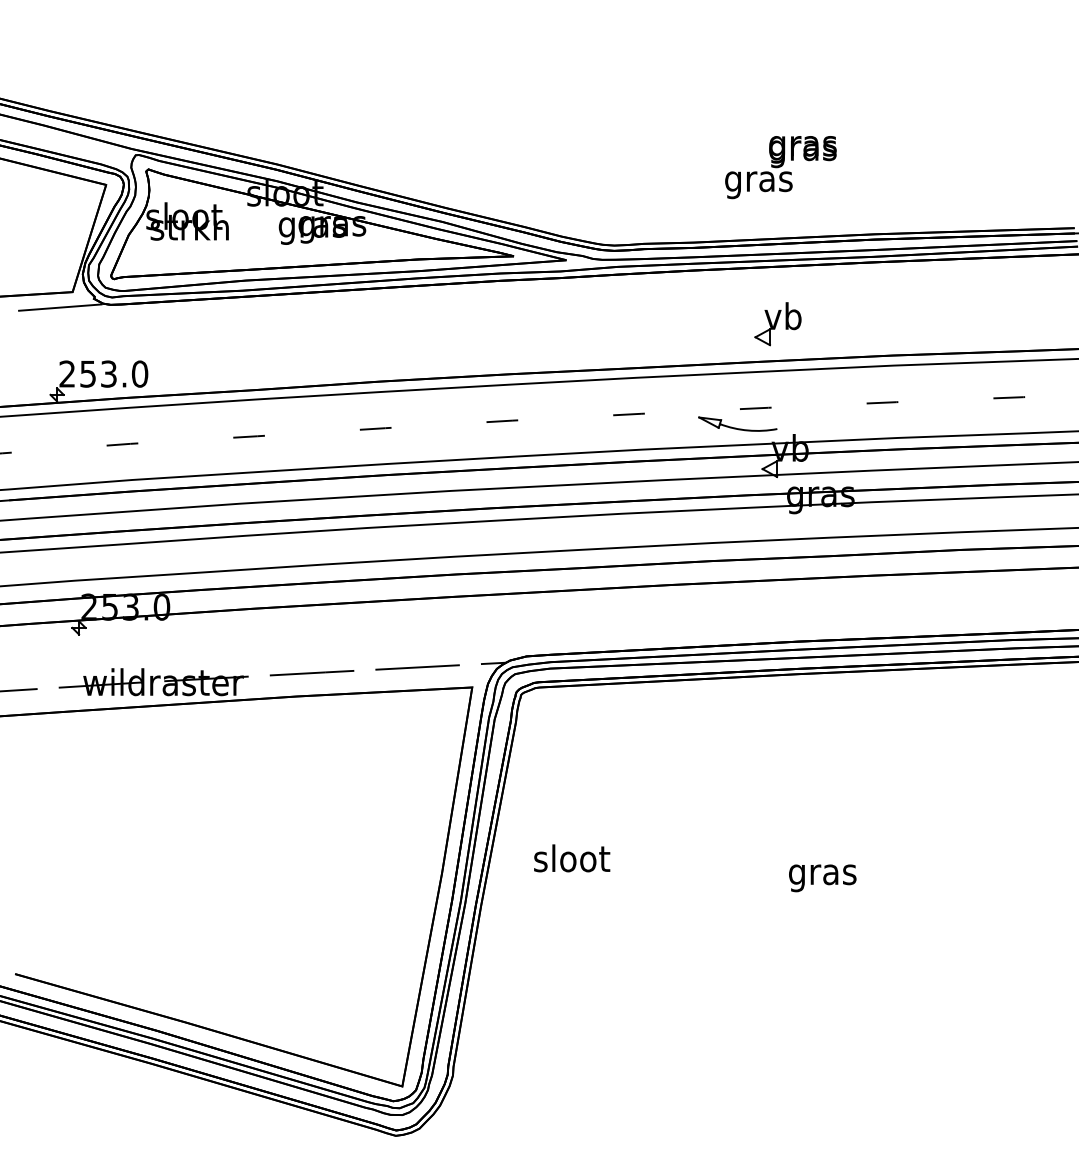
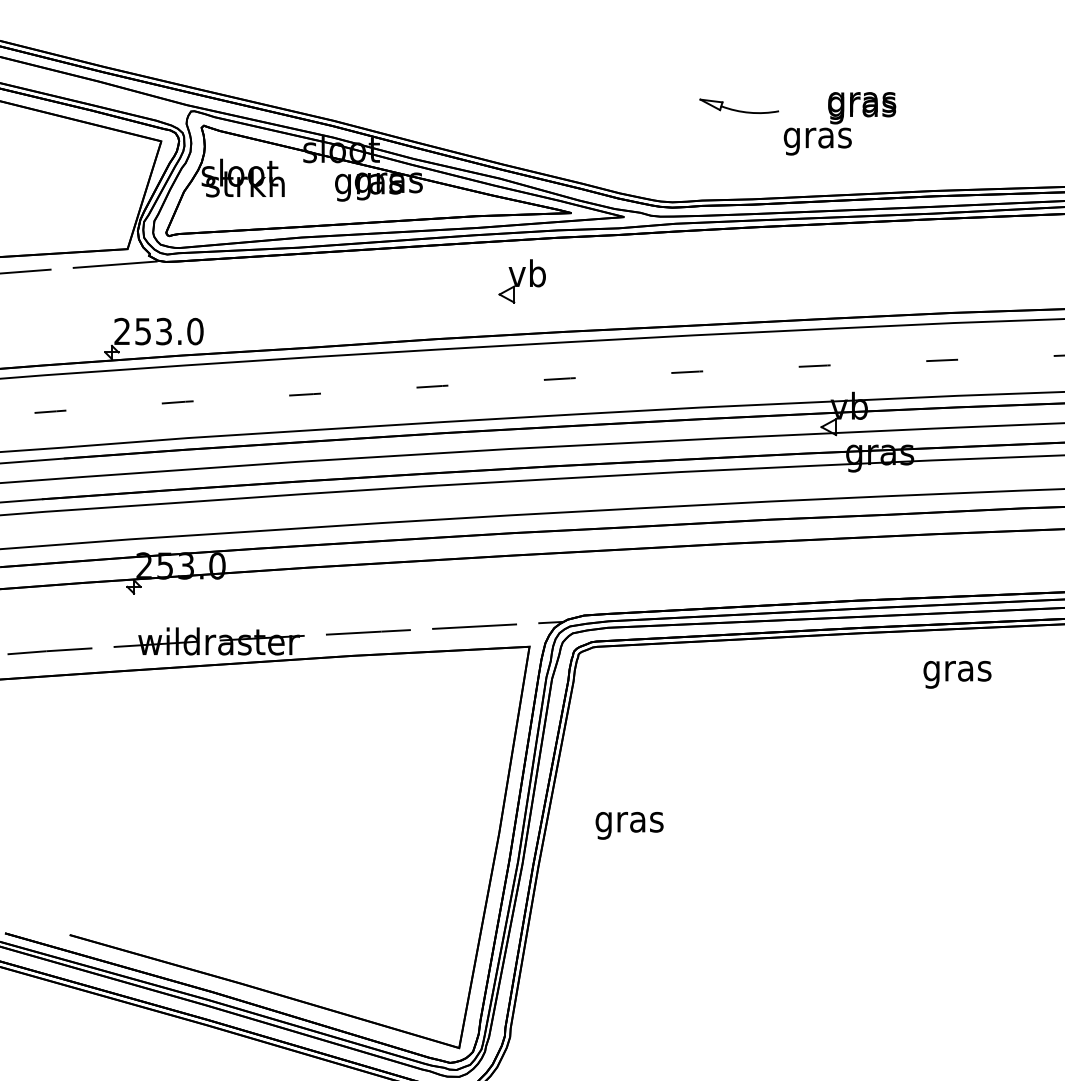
part: (777, 324) -> (521, 281), moved
part: (737, 423) -> (738, 105), moved
text: (572, 861) -> (630, 821), sloot -> gras
text: (822, 878) -> (957, 674), moved

